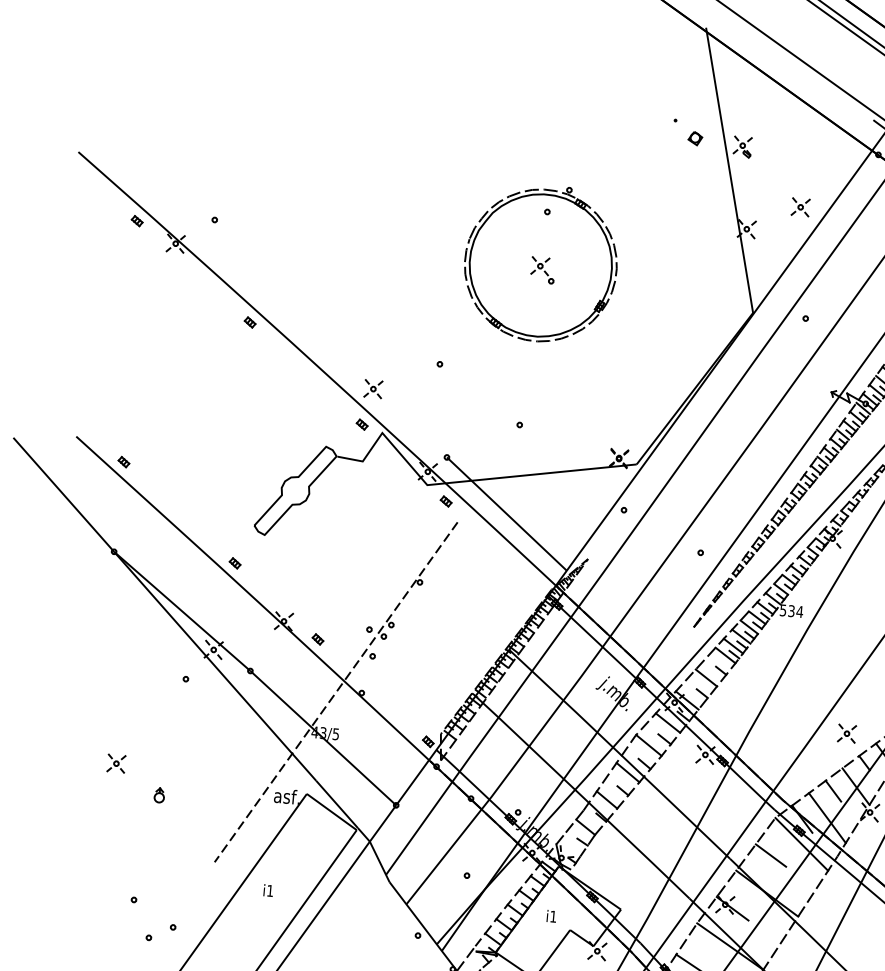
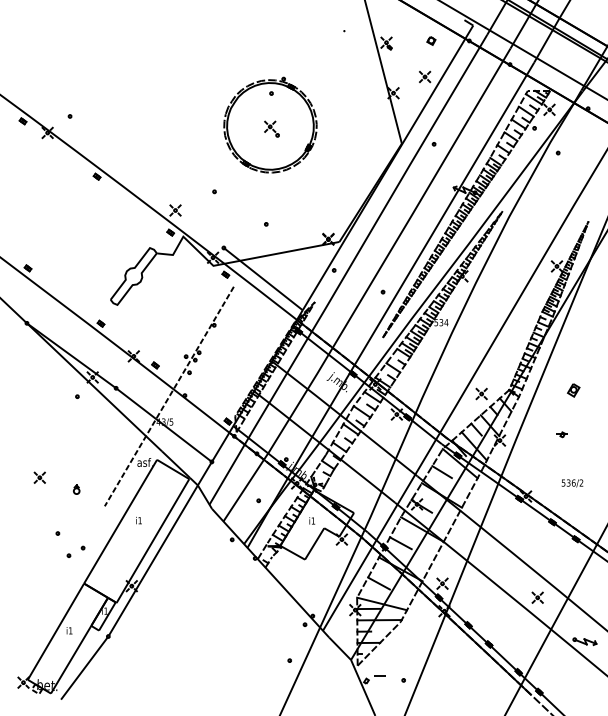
part: (695, 137) -> (431, 40), moved
part: (115, 763) -> (39, 477), moved
part: (159, 795) -> (76, 489), moved

